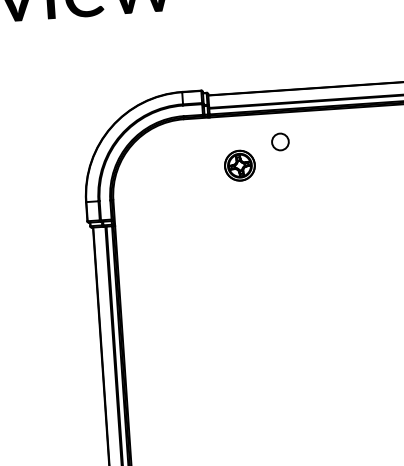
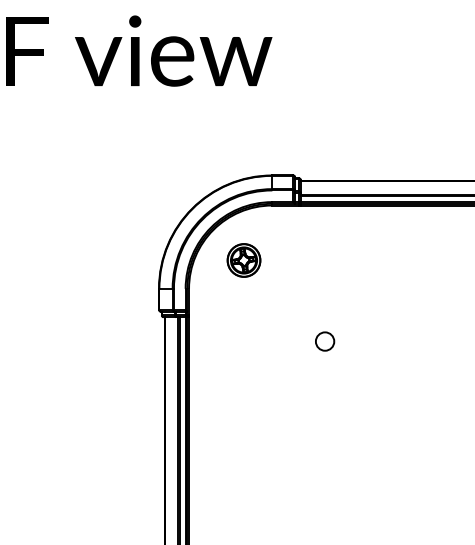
circle: (280, 141) -> (325, 341), moved
part: (239, 165) -> (243, 260), moved

